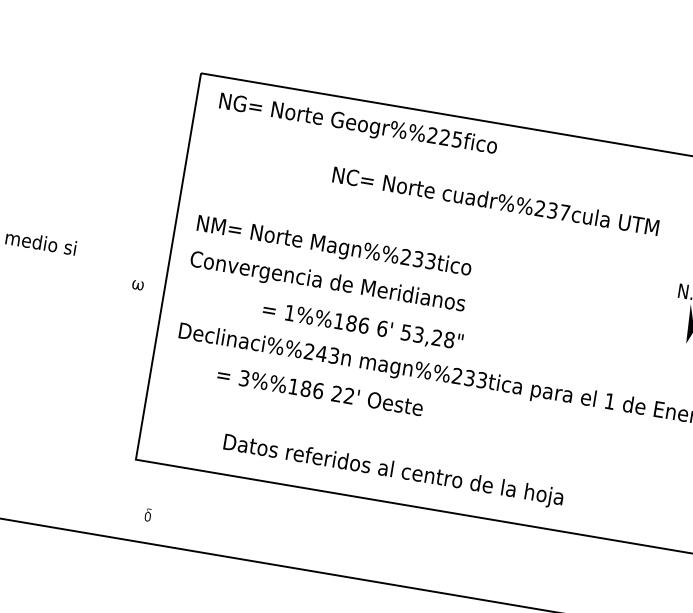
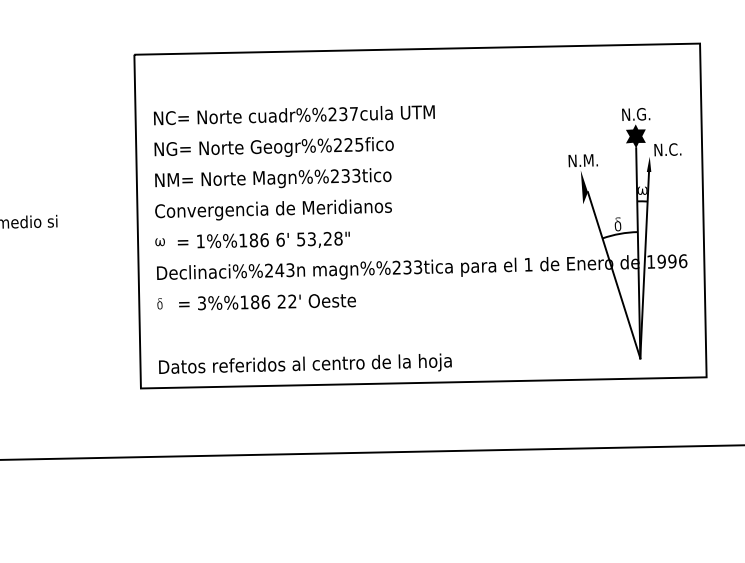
text: (357, 122) -> (273, 146), moved
text: (494, 201) -> (293, 115), moved
part: (137, 285) -> (159, 242), moved
text: (362, 324) -> (263, 239), moved
text: (320, 391) -> (267, 302), moved
text: (394, 469) -> (305, 363), moved
part: (147, 514) -> (159, 303), moved

